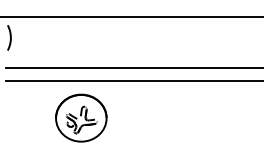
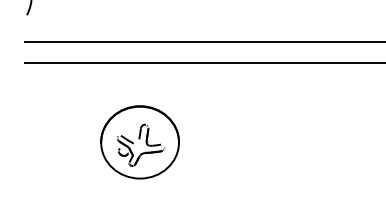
part: (81, 117) -> (140, 141), moved

